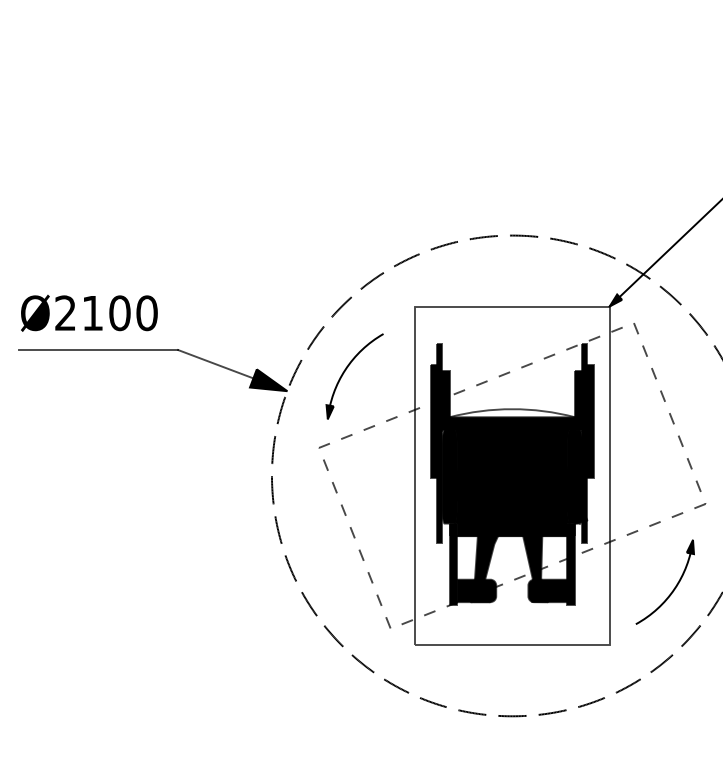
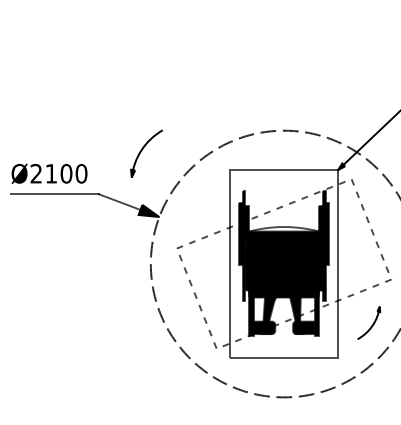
part: (354, 375) -> (146, 153), moved
part: (664, 581) -> (368, 322), size x0.7

